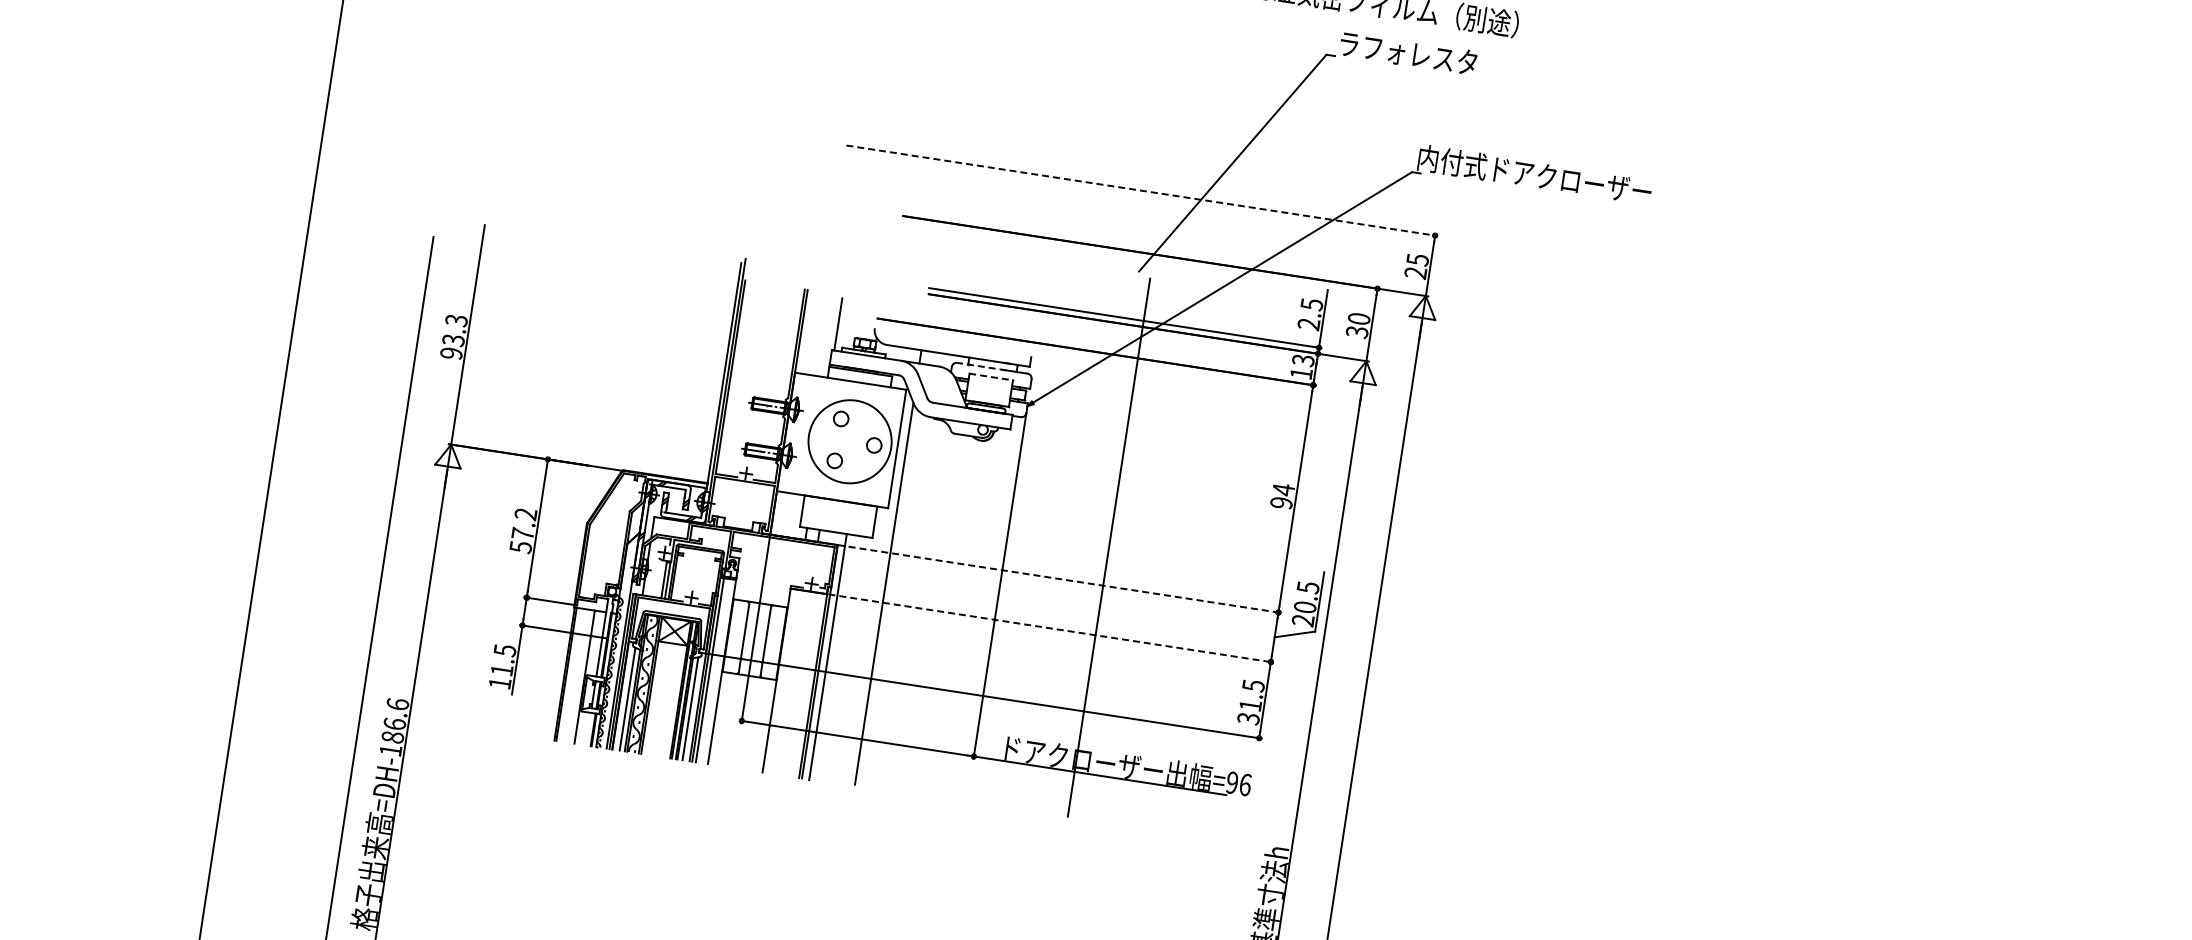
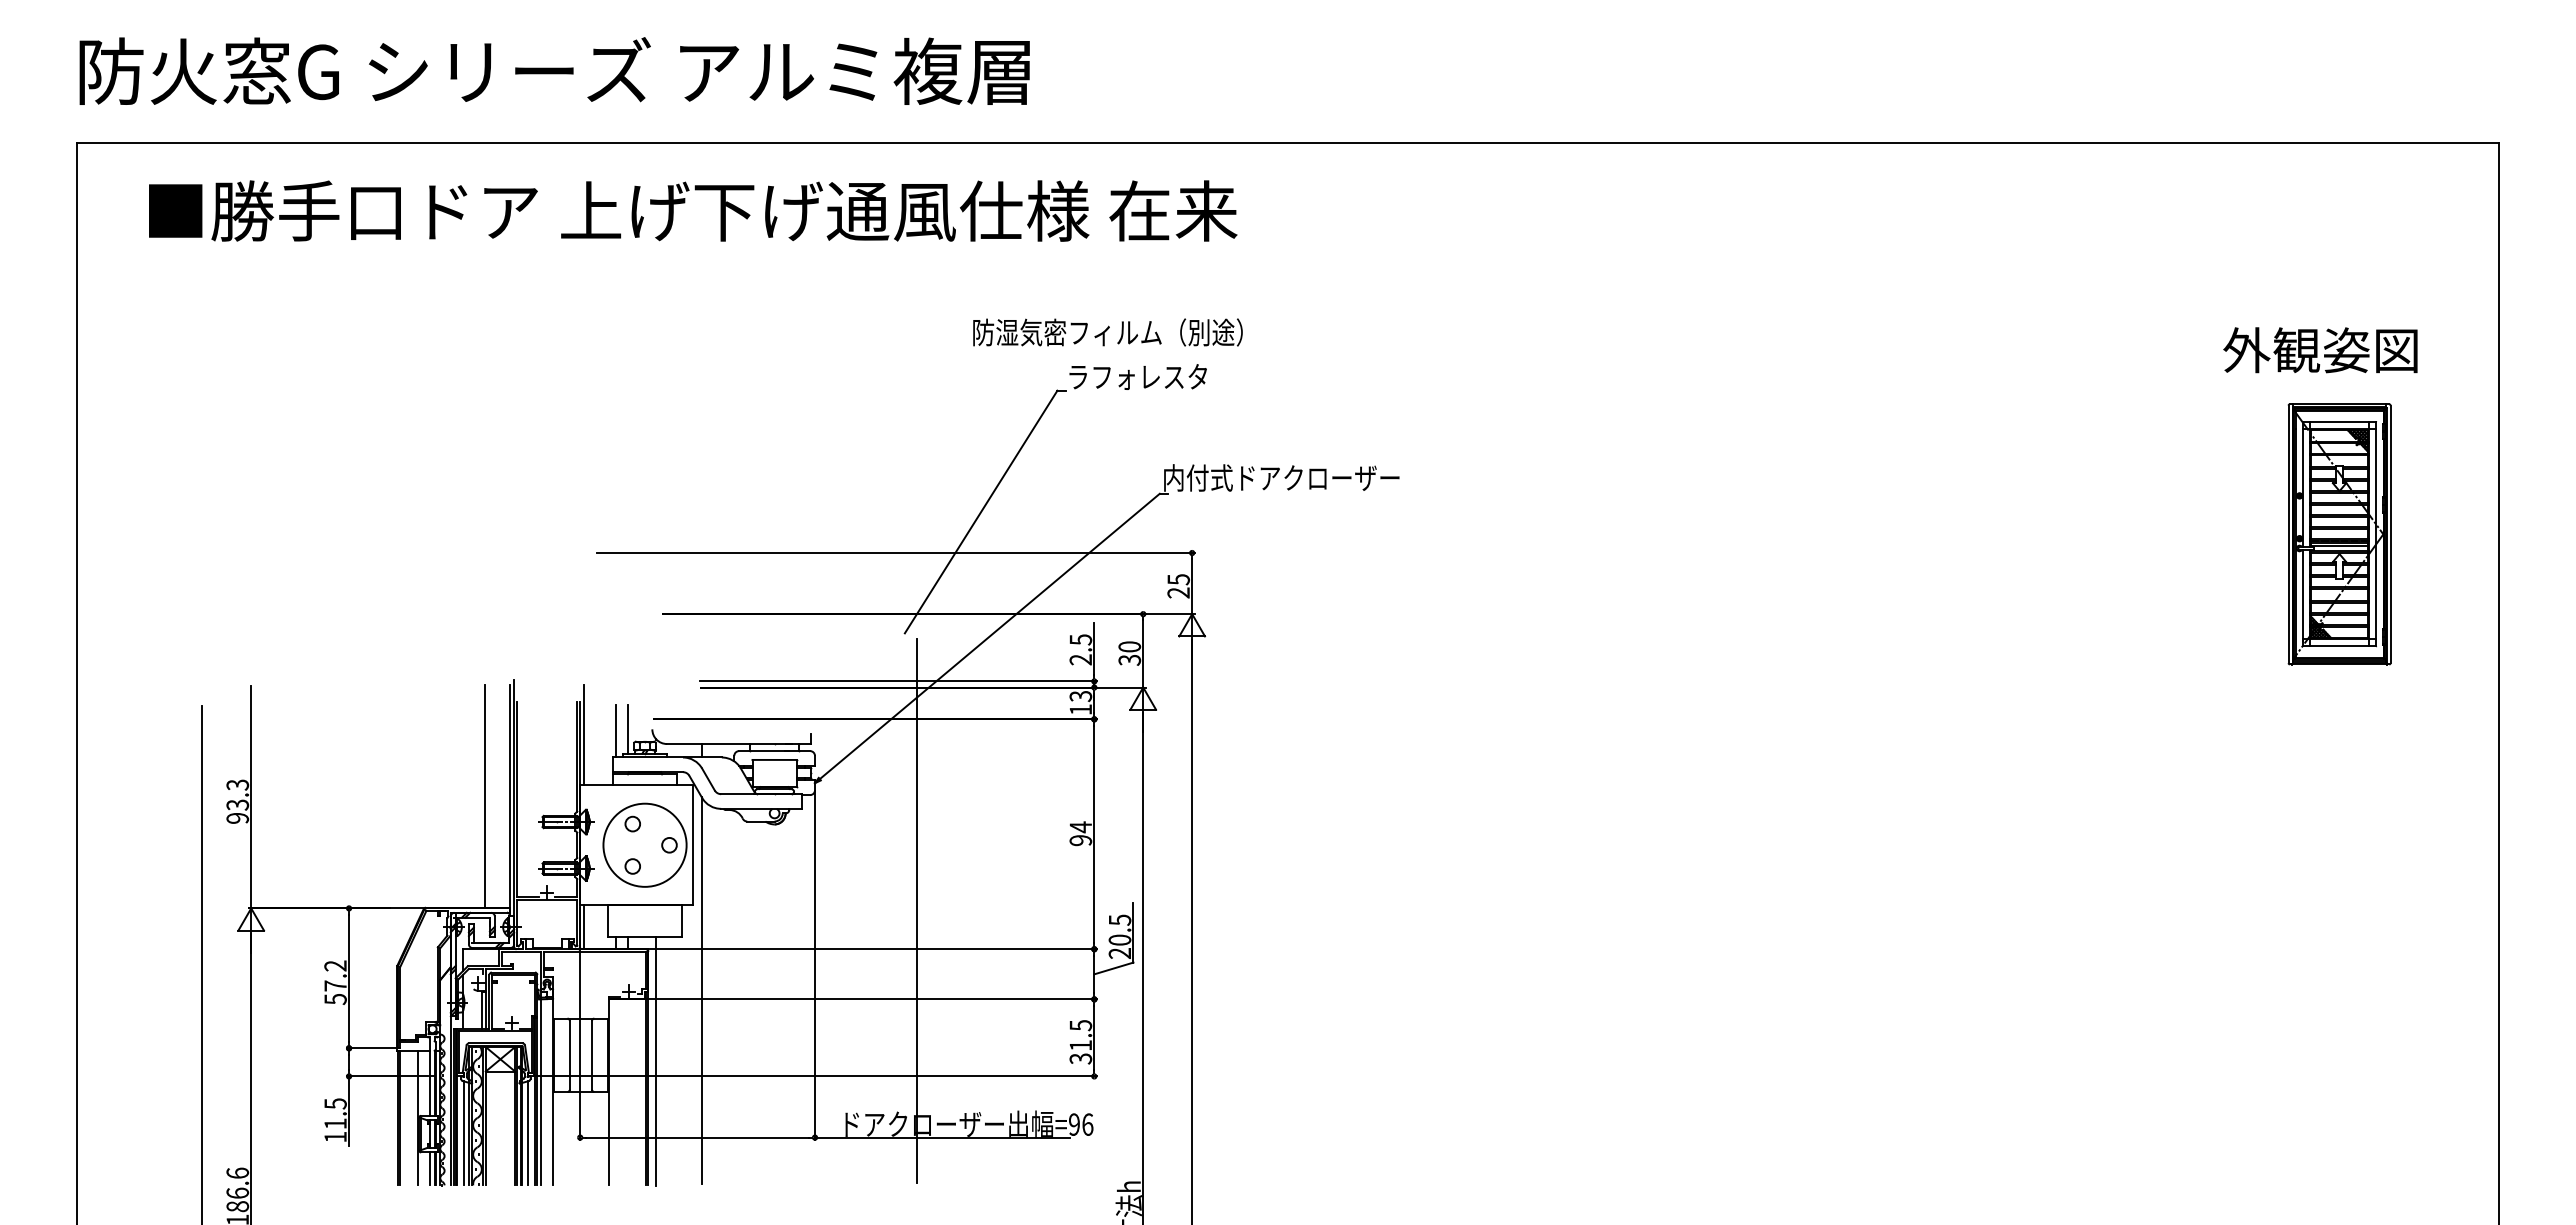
line: (1142, 191) -> (896, 553), dashed -> solid
line: (805, 323) -> (583, 735), added
line: (851, 323) -> (628, 728), added
line: (981, 366) -> (763, 751), dashed -> solid
line: (698, 369) -> (484, 796), added
line: (992, 376) -> (775, 759), dashed -> solid
line: (776, 513) -> (583, 927), added
line: (1060, 579) -> (873, 949), dashed -> solid
line: (1051, 628) -> (872, 999), dashed -> solid
line: (588, 728) -> (429, 1168), added

